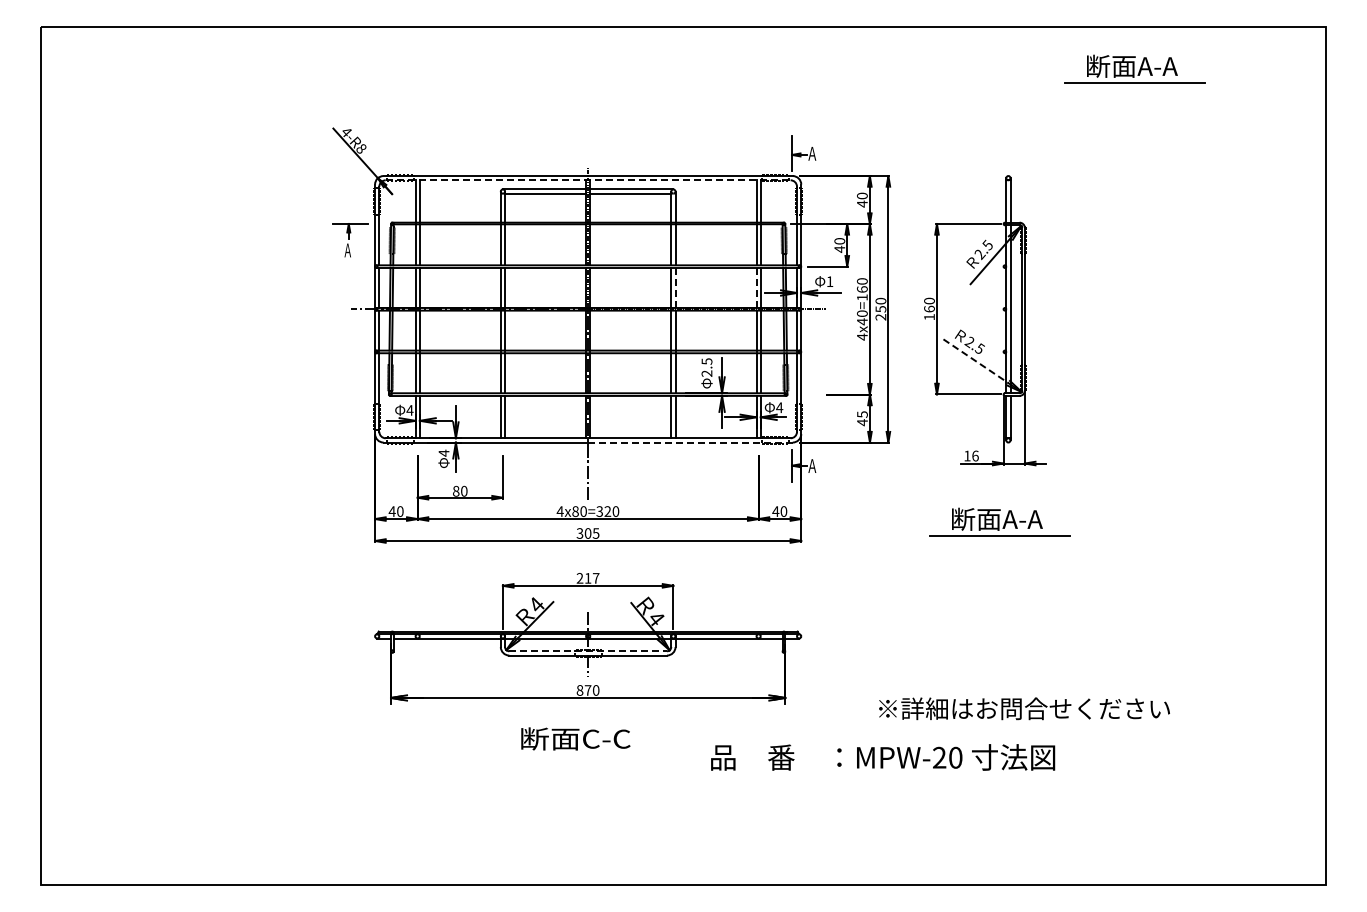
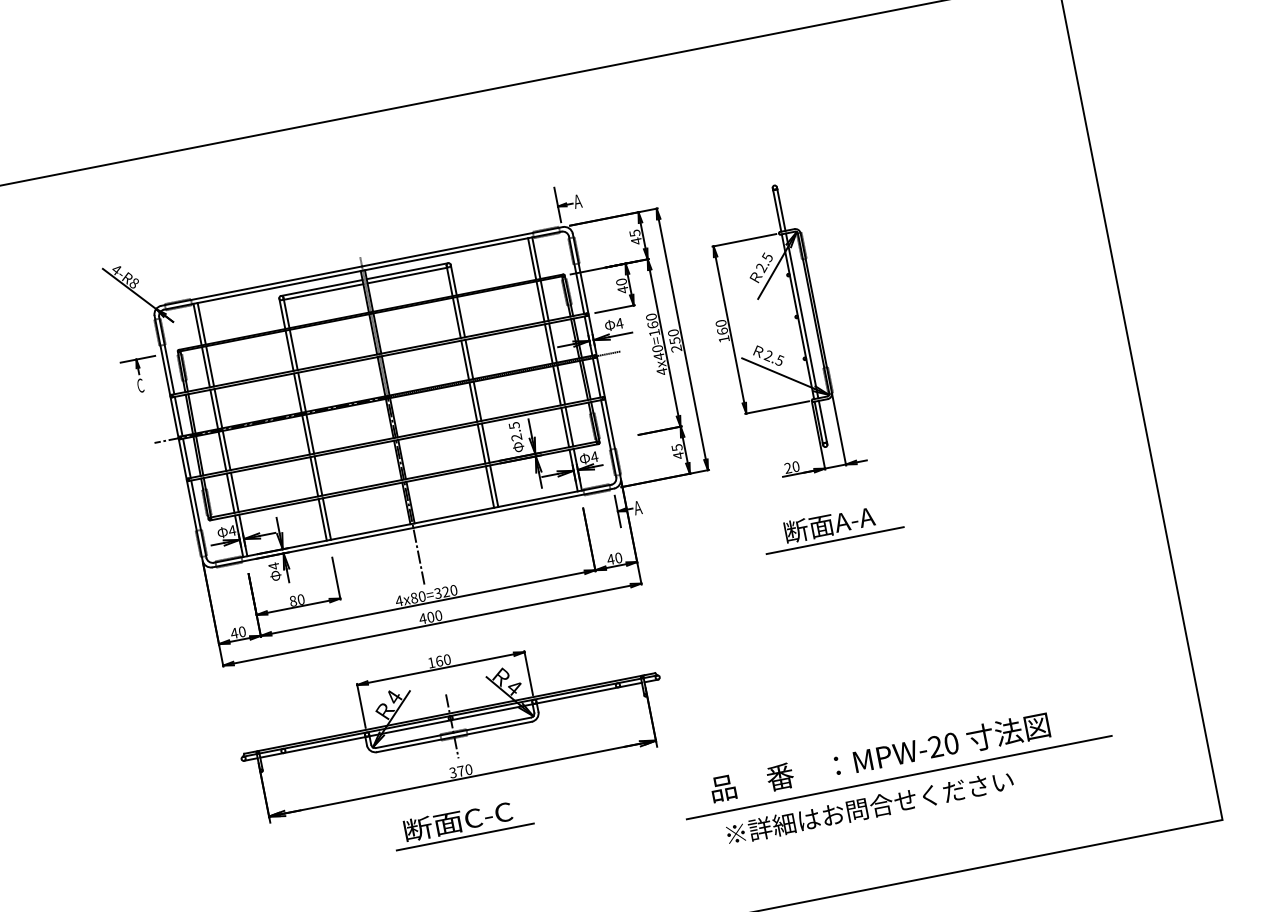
part: (1134, 68) -> (877, 55), removed
line: (588, 180) -> (363, 270), dashed -> solid
text: (862, 195) -> (635, 232), 40 -> 45
text: (347, 250) -> (140, 385), Ａ -> Ｃ
text: (829, 281) -> (619, 323), 1 -> 4
line: (675, 287) -> (469, 359), dashed -> solid
line: (756, 287) -> (548, 343), dashed -> solid
line: (976, 361) -> (778, 373), dashed -> solid
line: (689, 442) -> (512, 508), dashed -> solid
text: (971, 455) -> (792, 466), 16 -> 20
text: (587, 533) -> (430, 617), 305 -> 400
text: (587, 578) -> (438, 661), 217 -> 160
line: (588, 651) -> (453, 732), dashed -> solid
text: (579, 690) -> (452, 772), 870 -> 370
text: (1024, 708) -> (870, 807), moved
line: (579, 755) -> (465, 836), added
text: (883, 757) -> (880, 757), moved
line: (1016, 781) -> (898, 778), added

